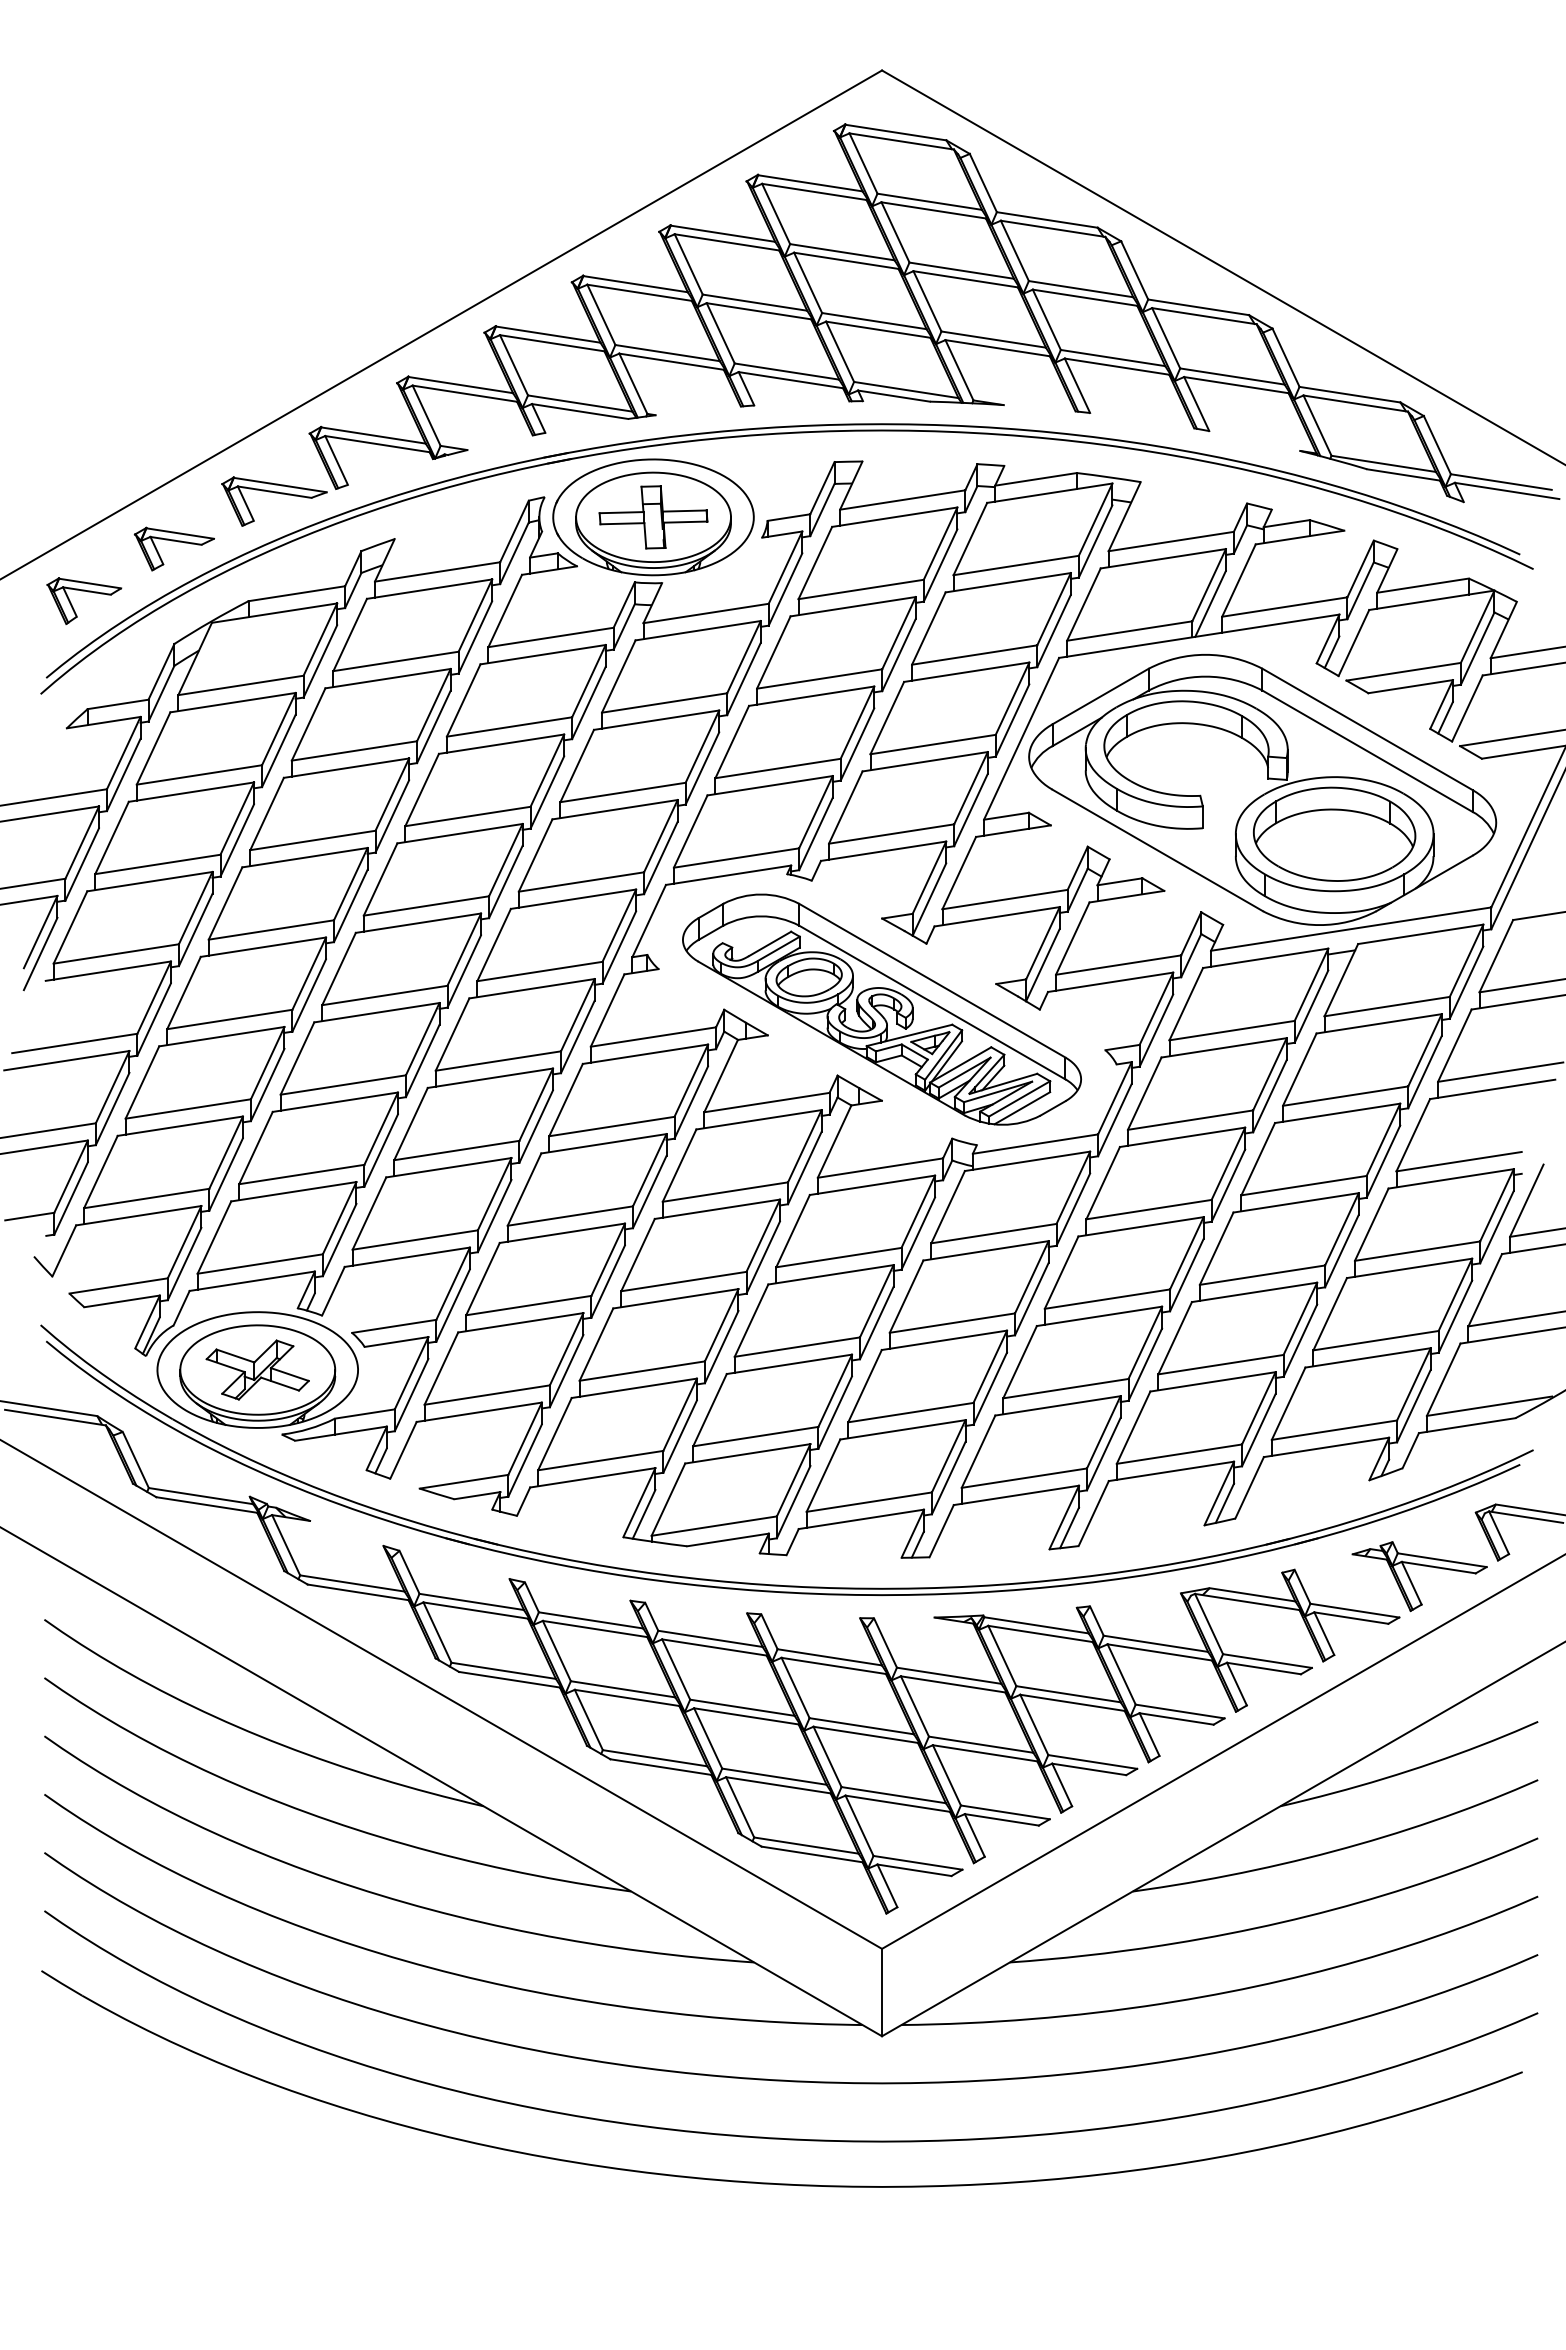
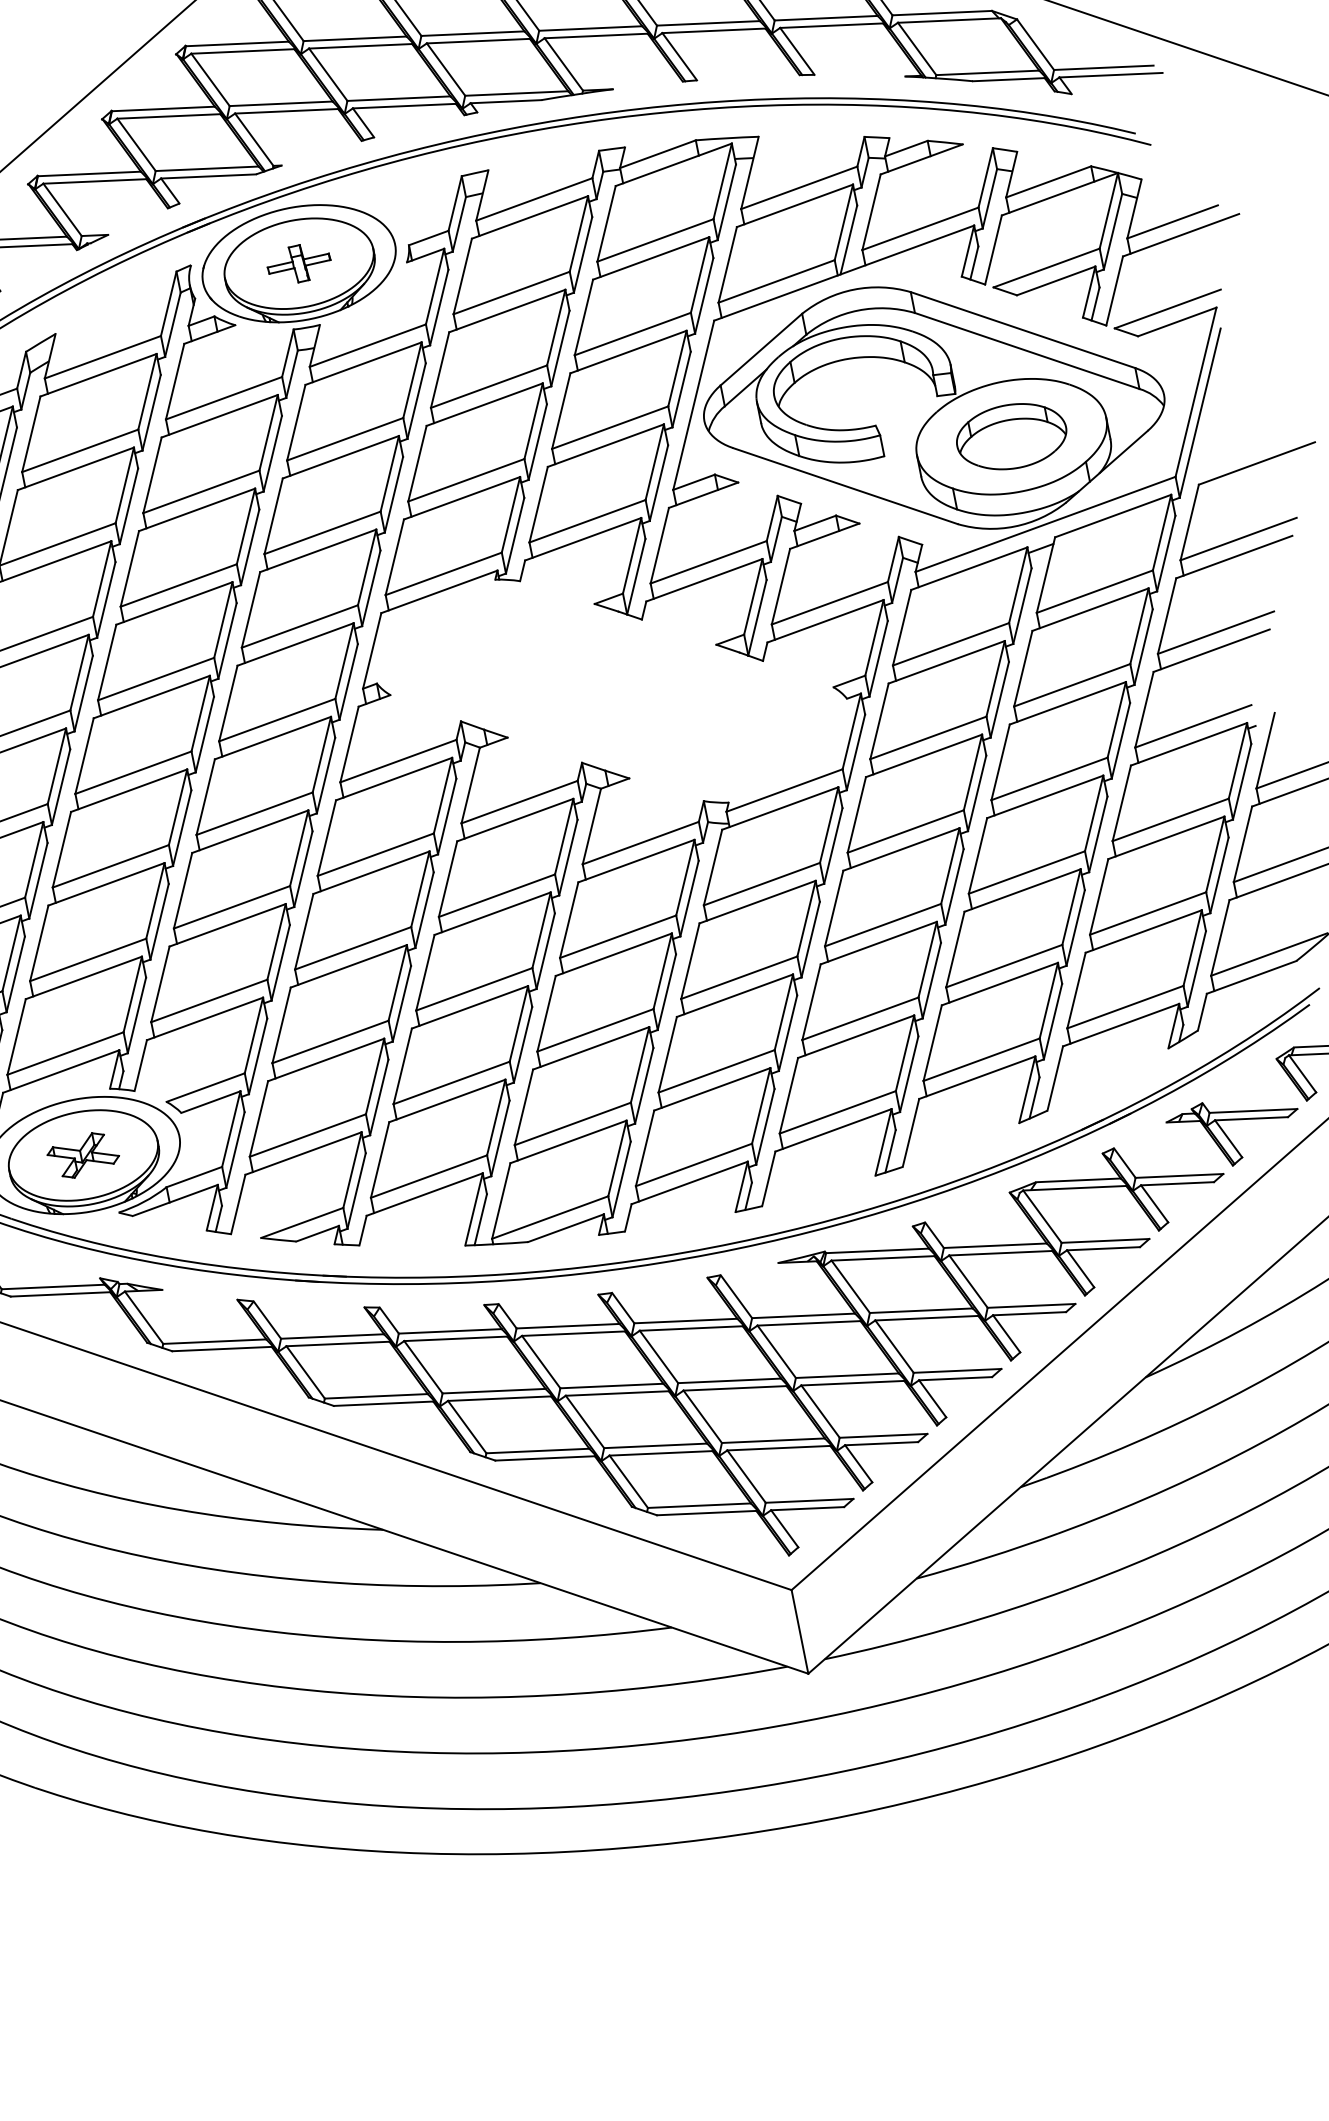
part: (653, 517) -> (299, 263), size x0.6
part: (1334, 833) -> (1011, 436), size x0.7
part: (881, 1009) -> (611, 691), removed
part: (257, 1369) -> (83, 1155), size x0.7

